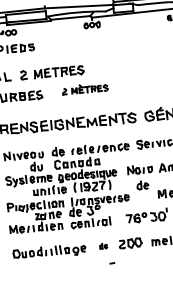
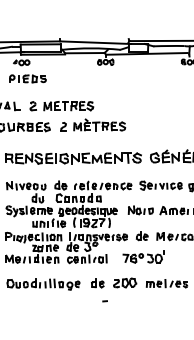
part: (85, 88) -> (93, 124), size x1.43
part: (142, 185) -> (141, 236), moved
part: (103, 246) -> (97, 283), size x1.67

